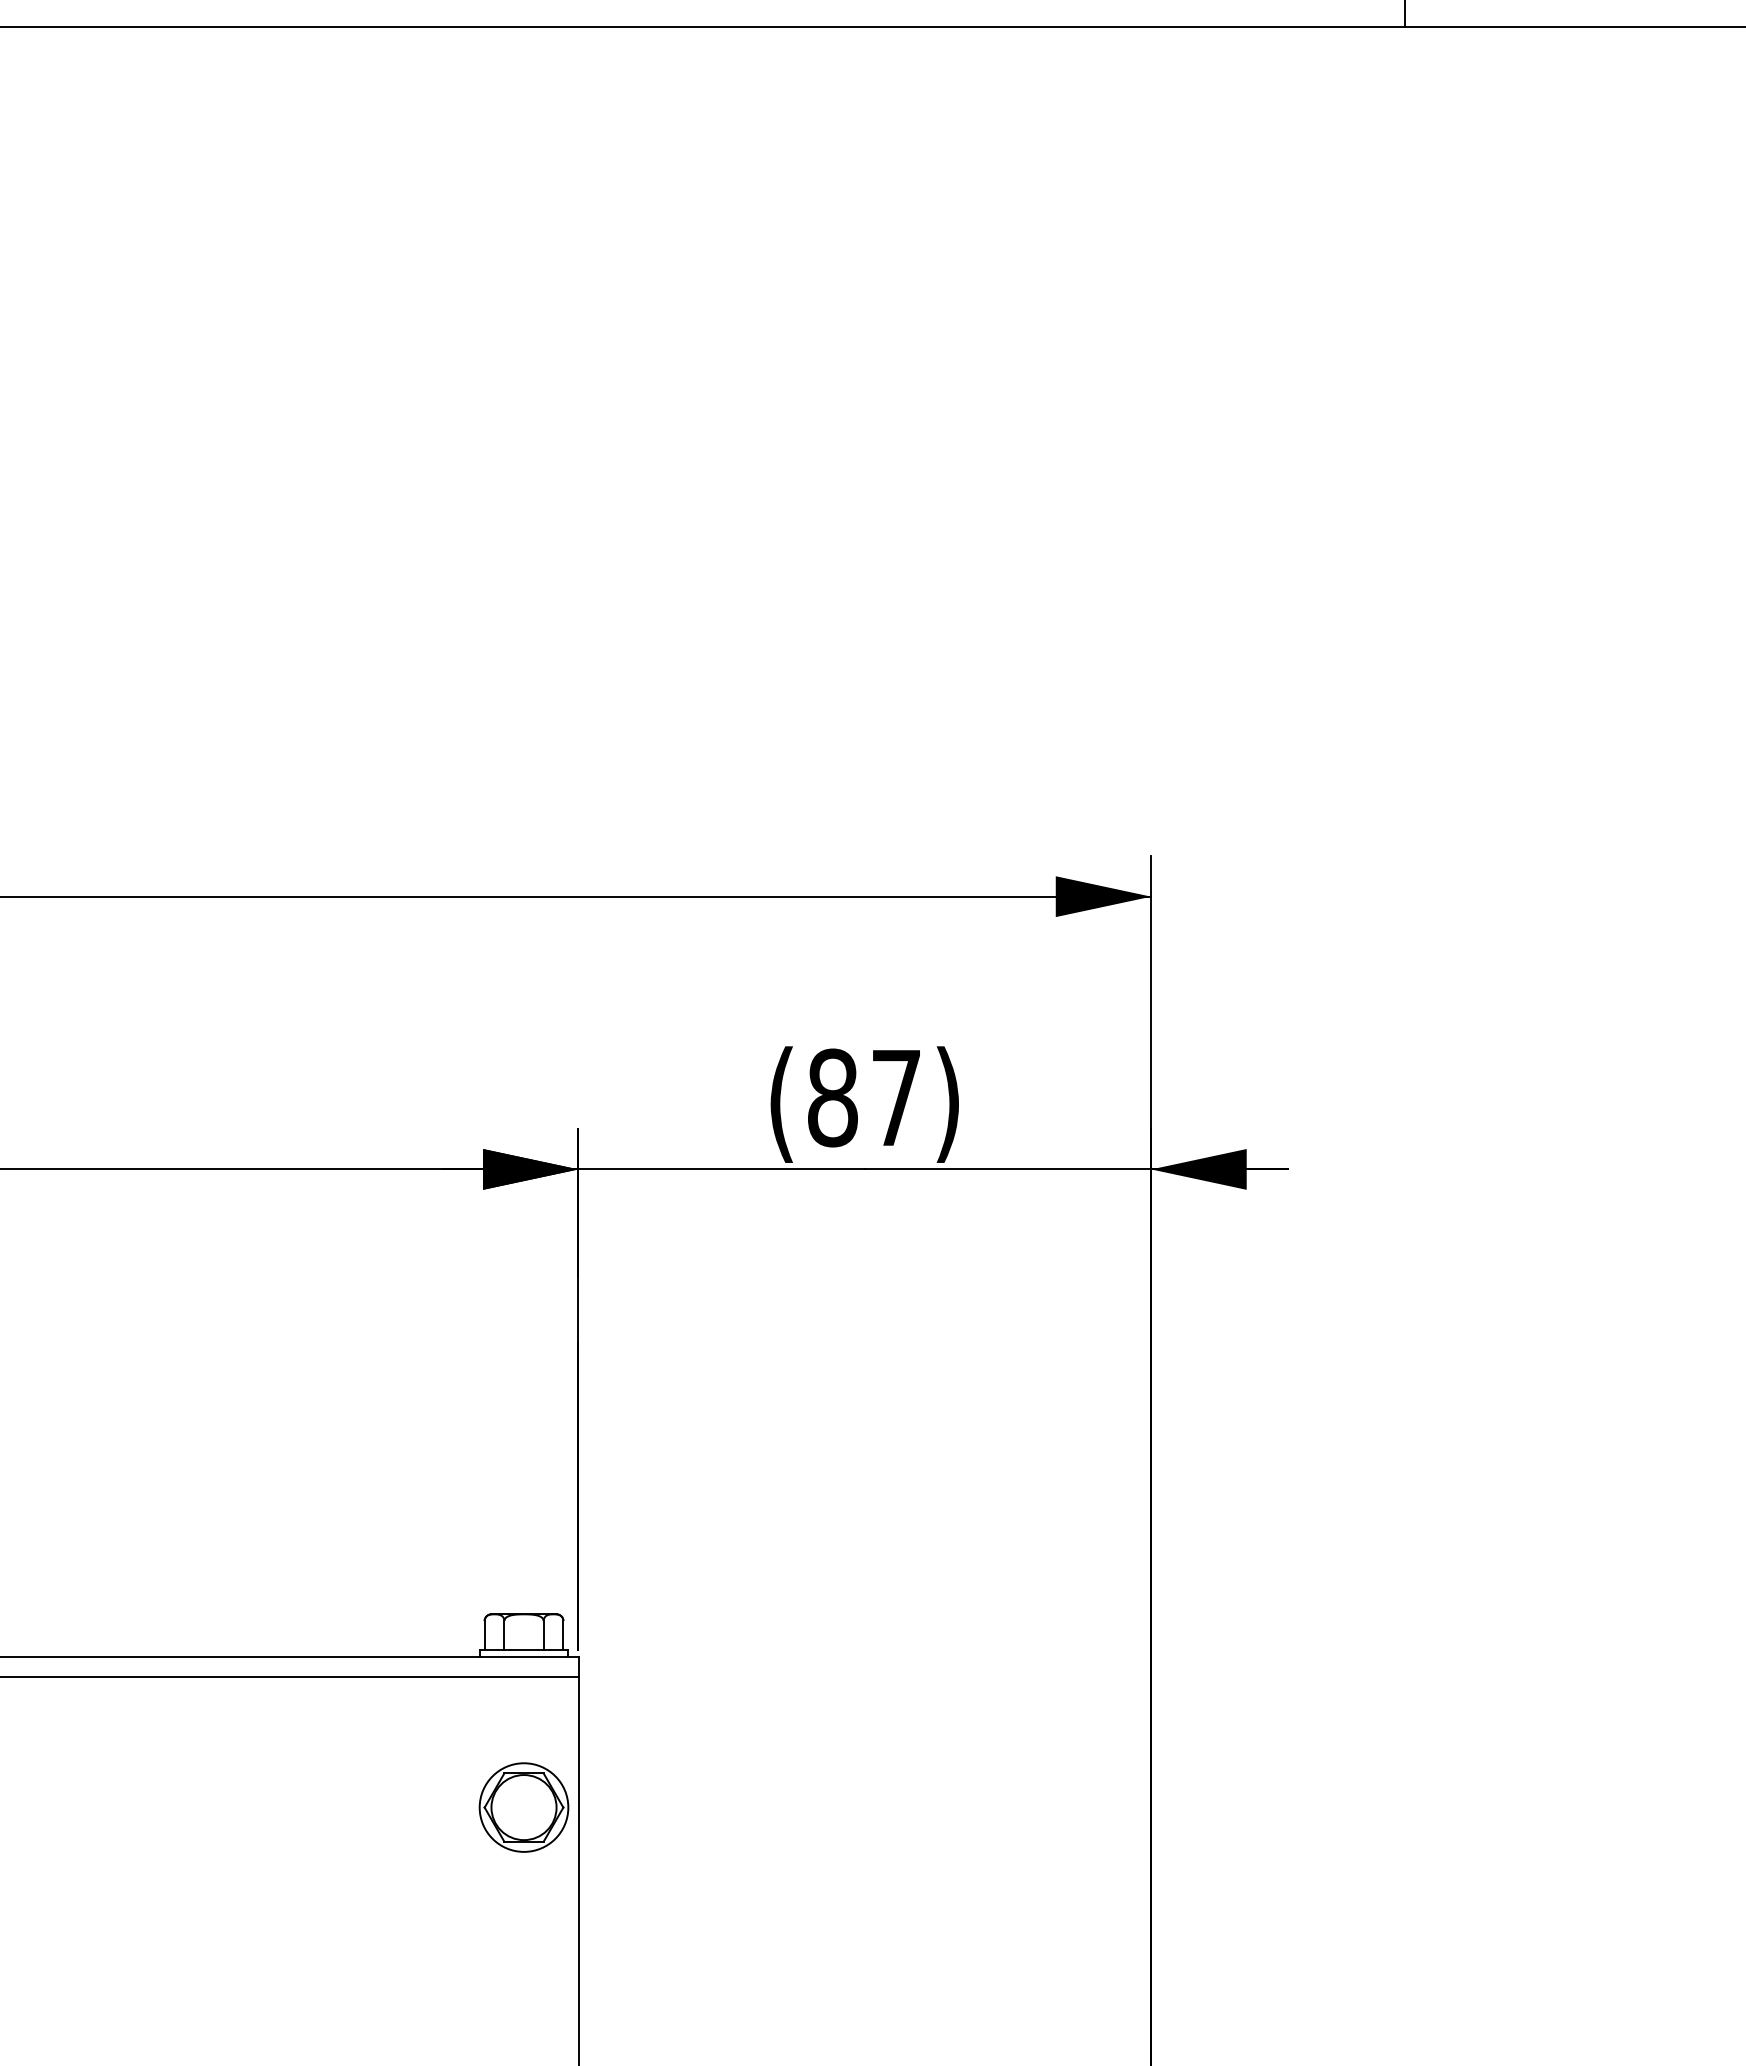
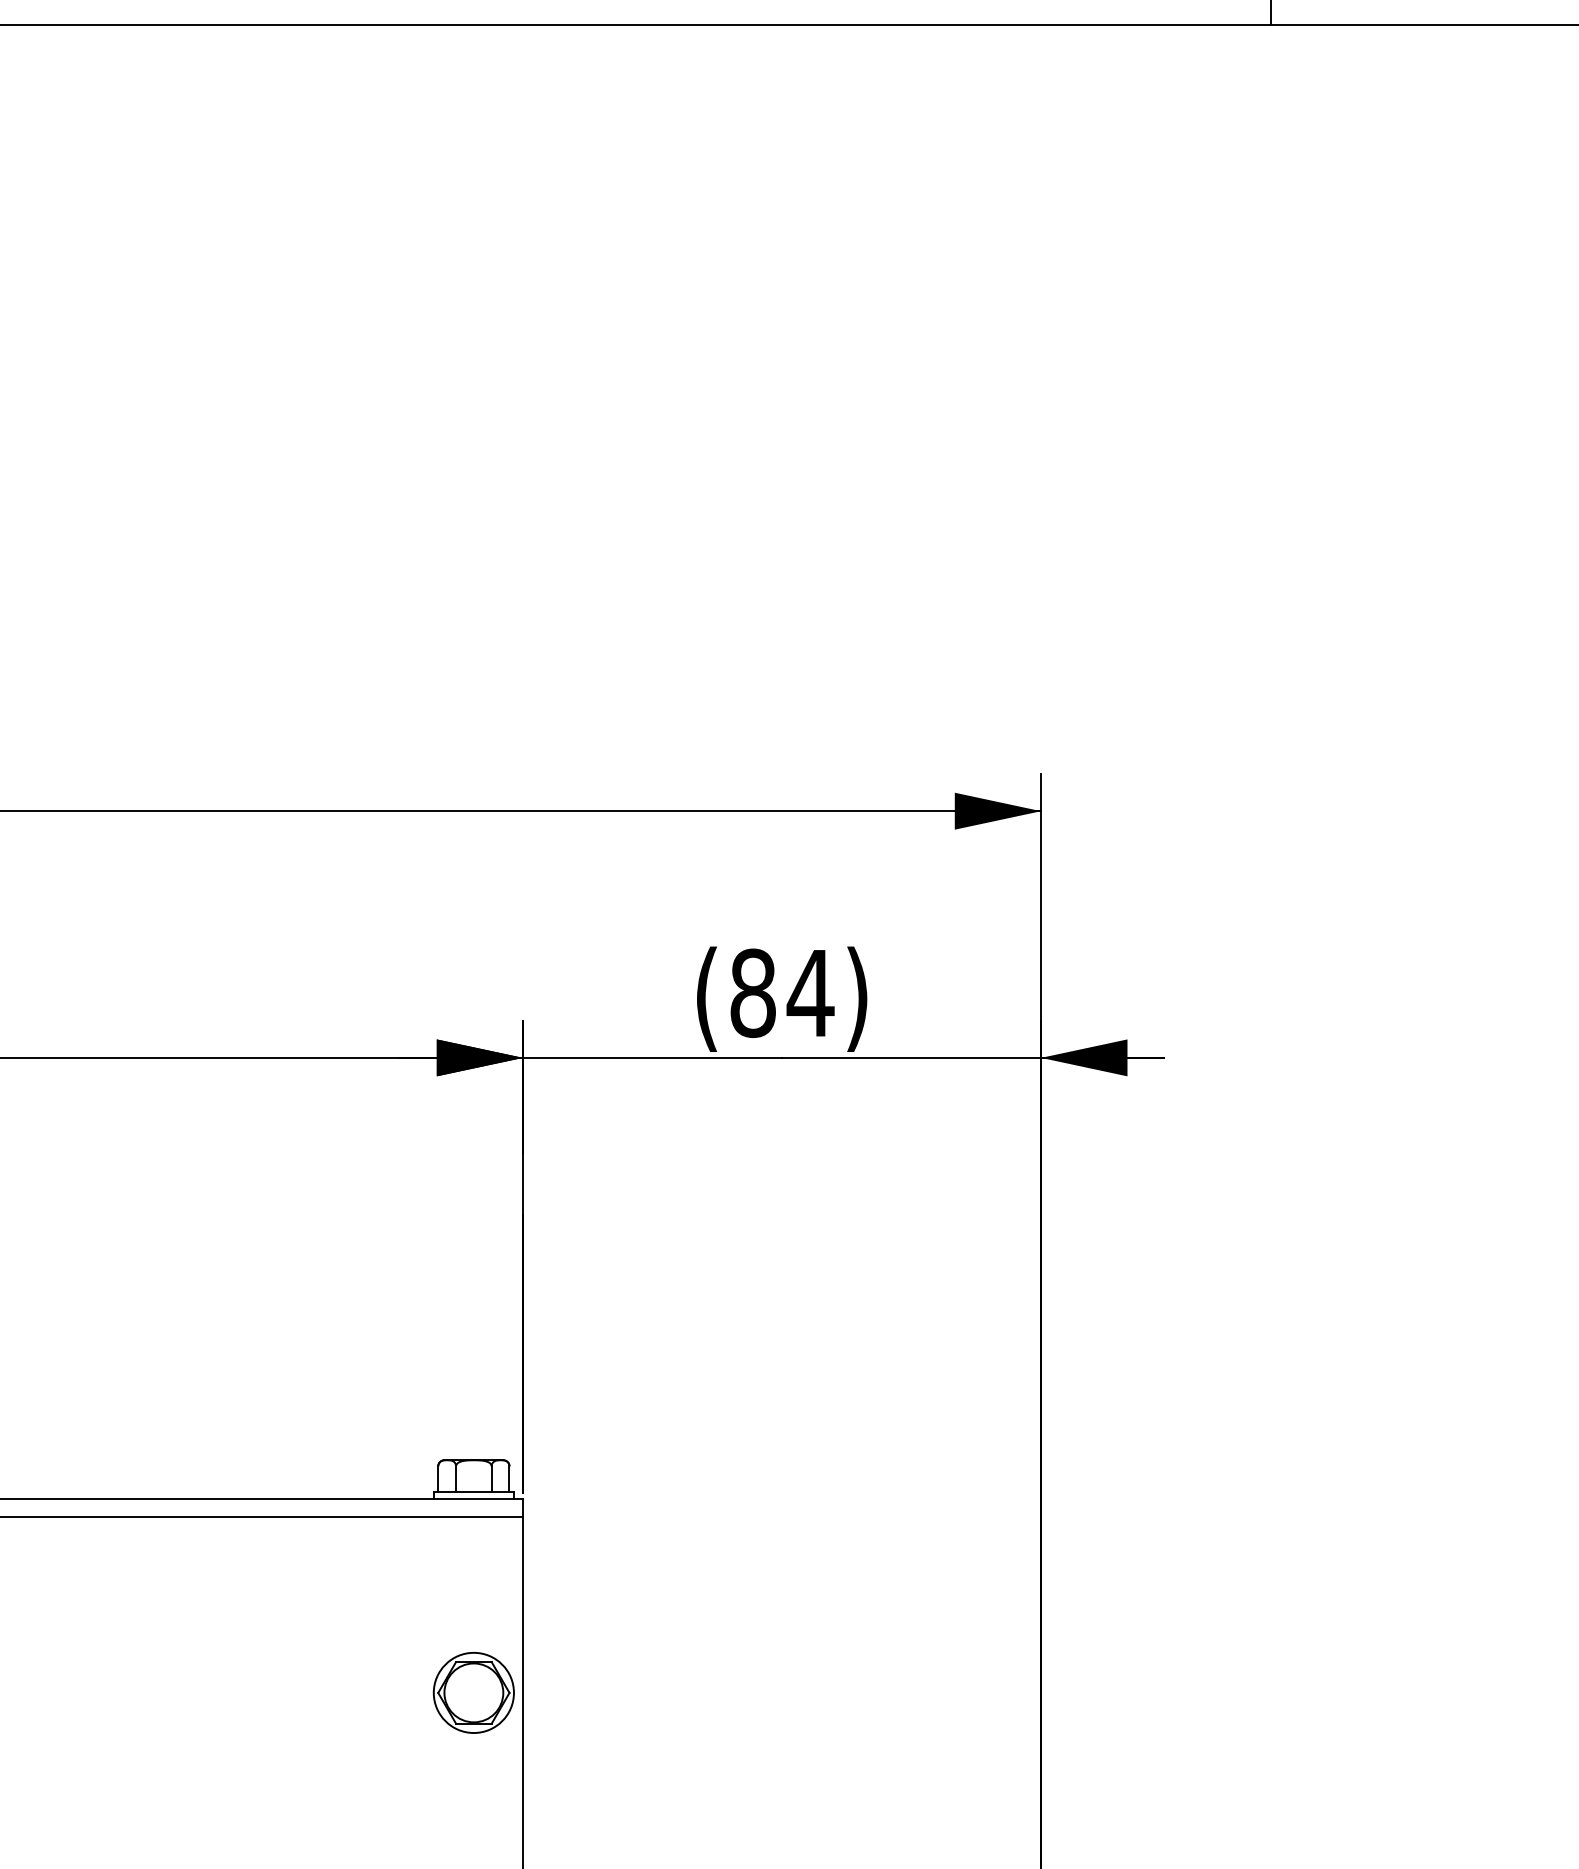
text: (895, 1097) -> (809, 992), (87) -> (84)
part: (523, 1807) -> (473, 1692), moved

